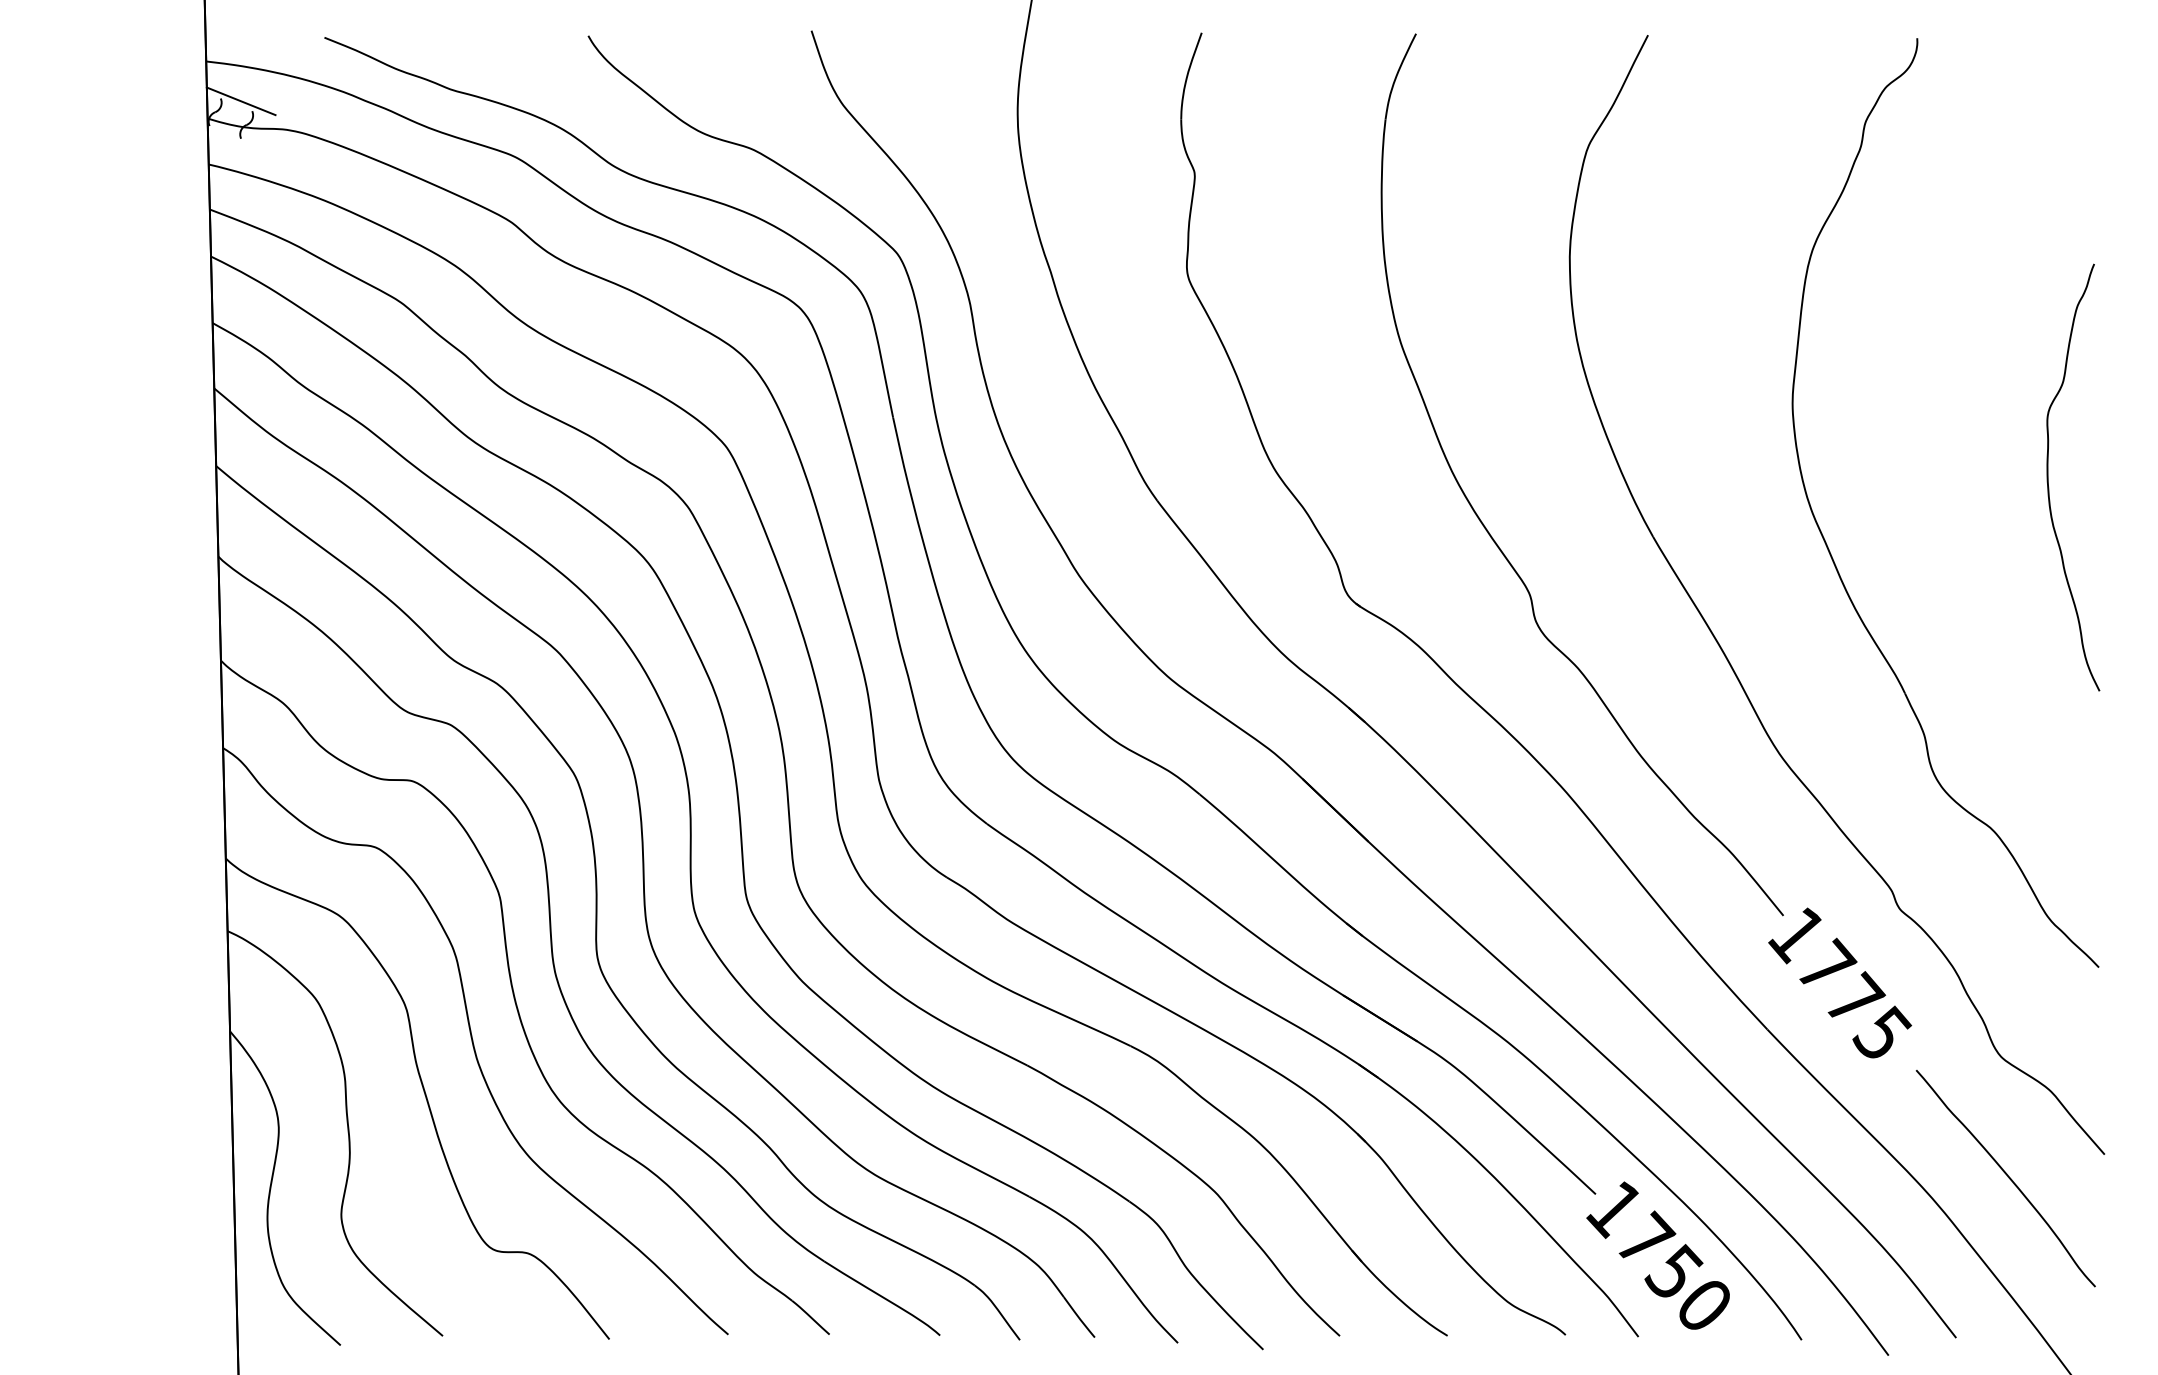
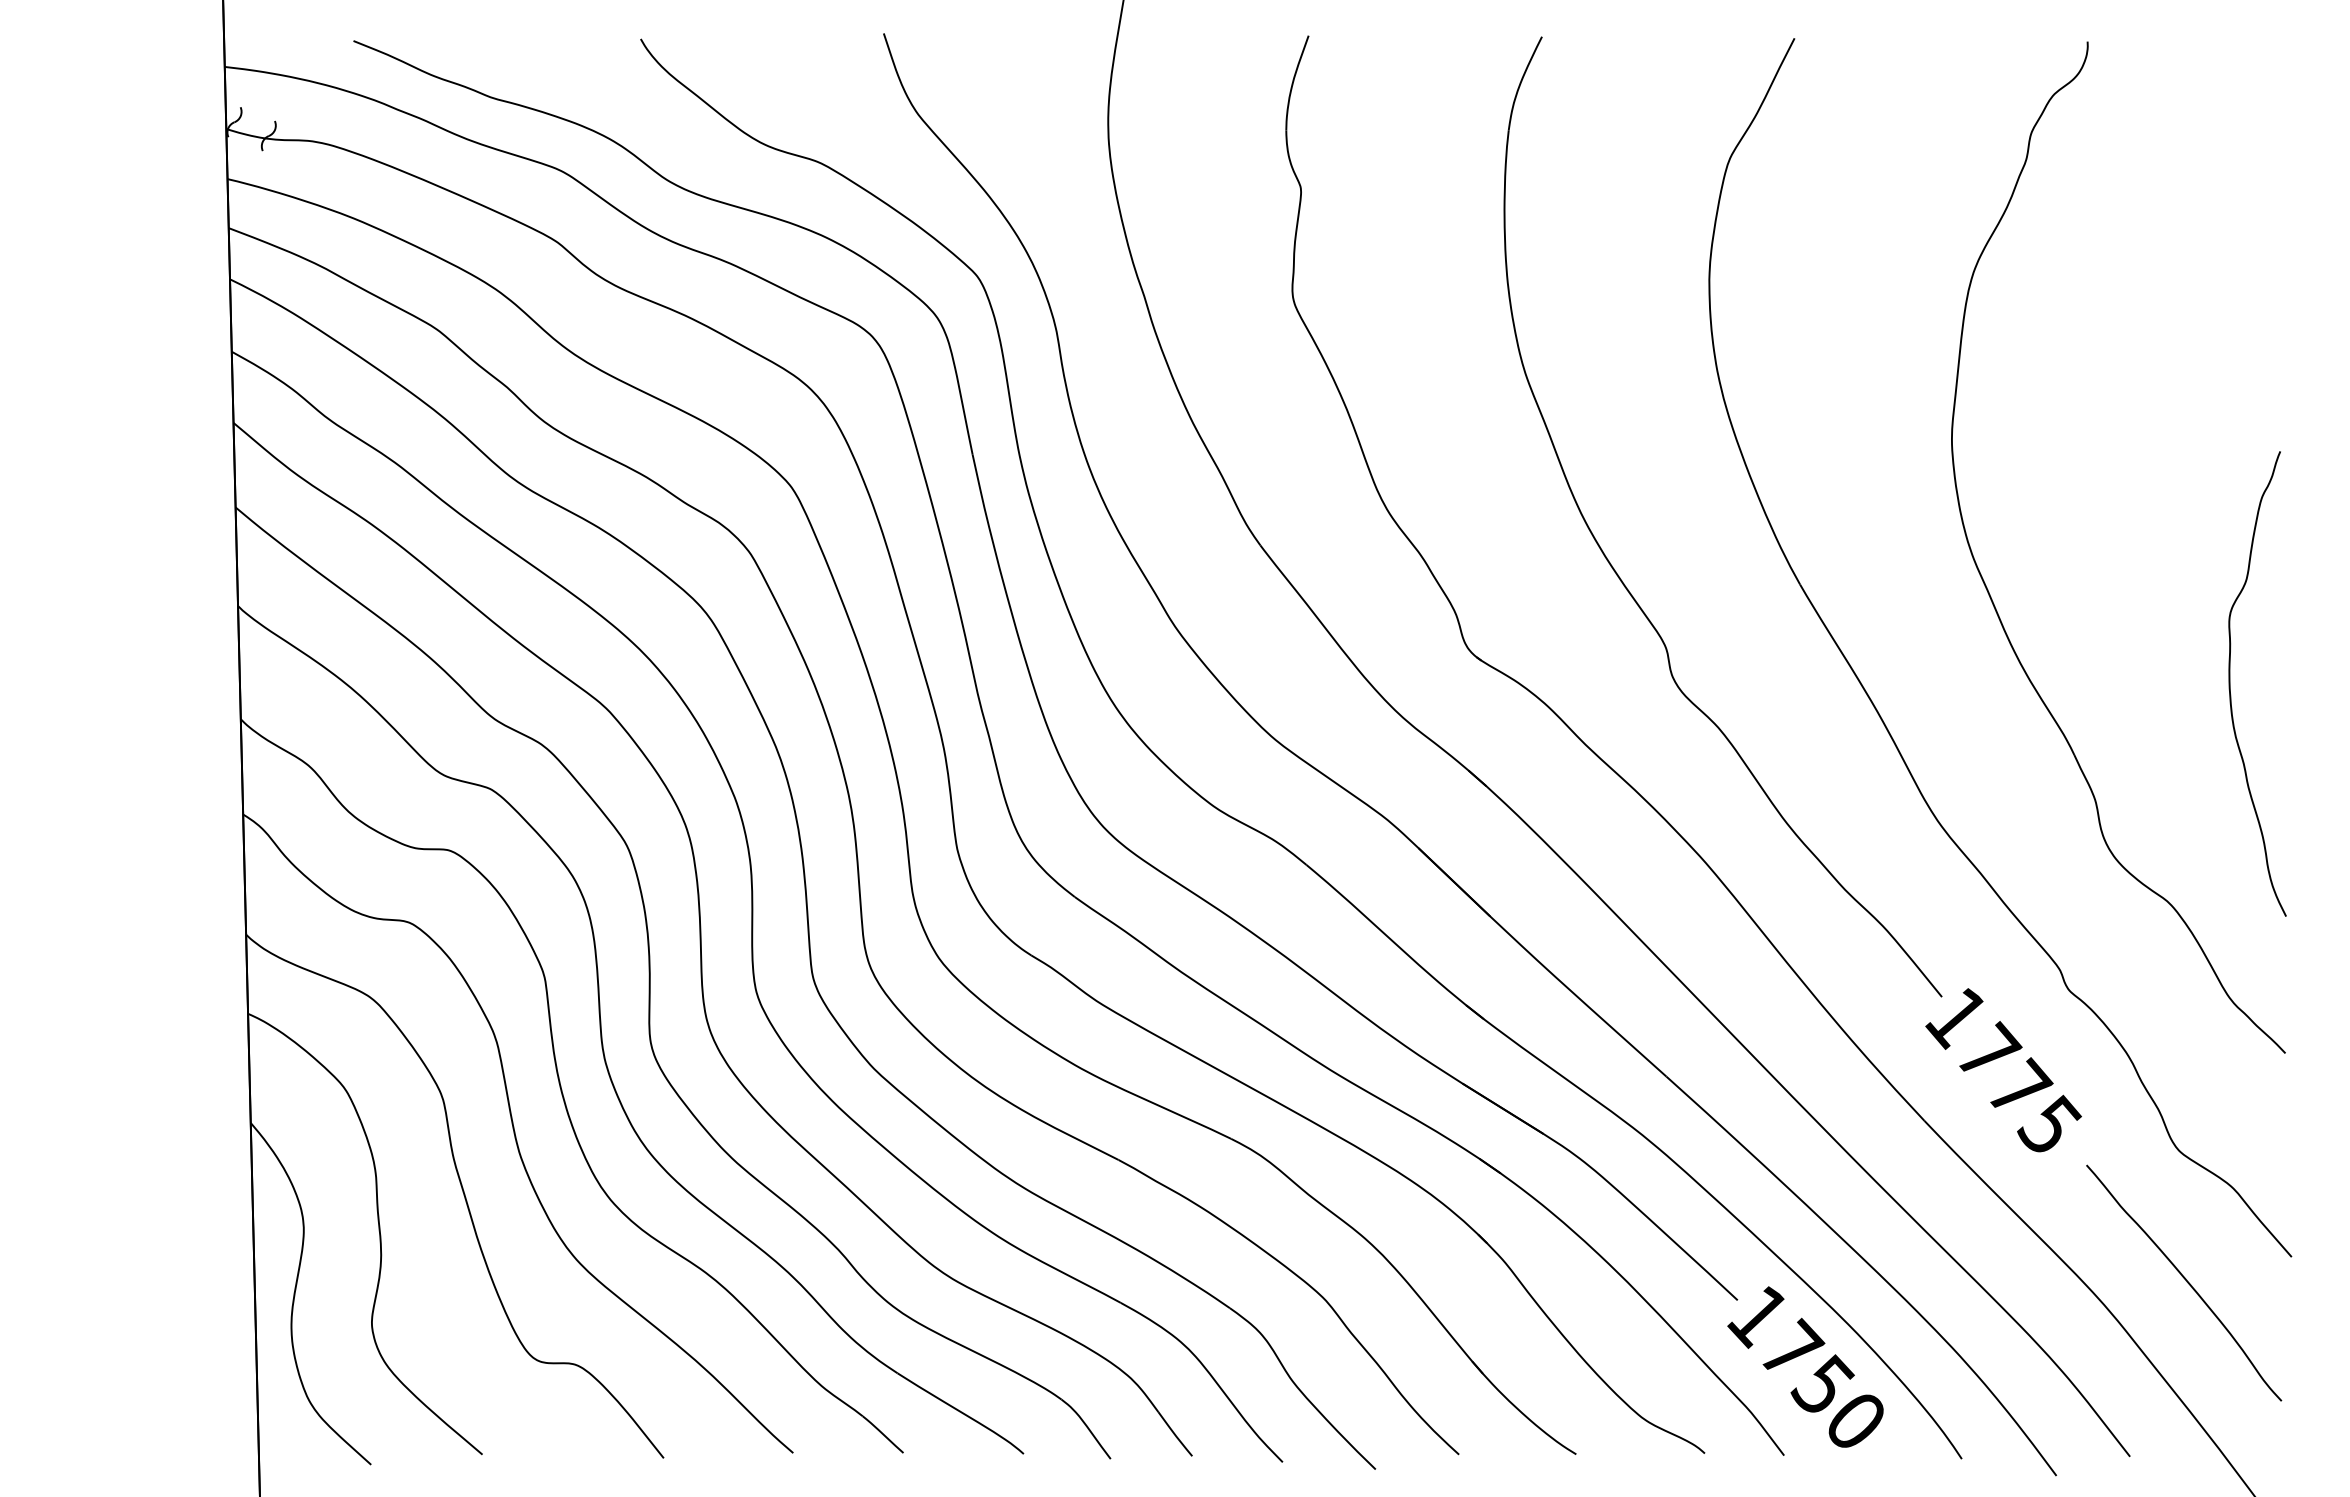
line: (240, 101) -> (262, 110), removed
curve: (2048, 477) -> (2230, 683), moved

